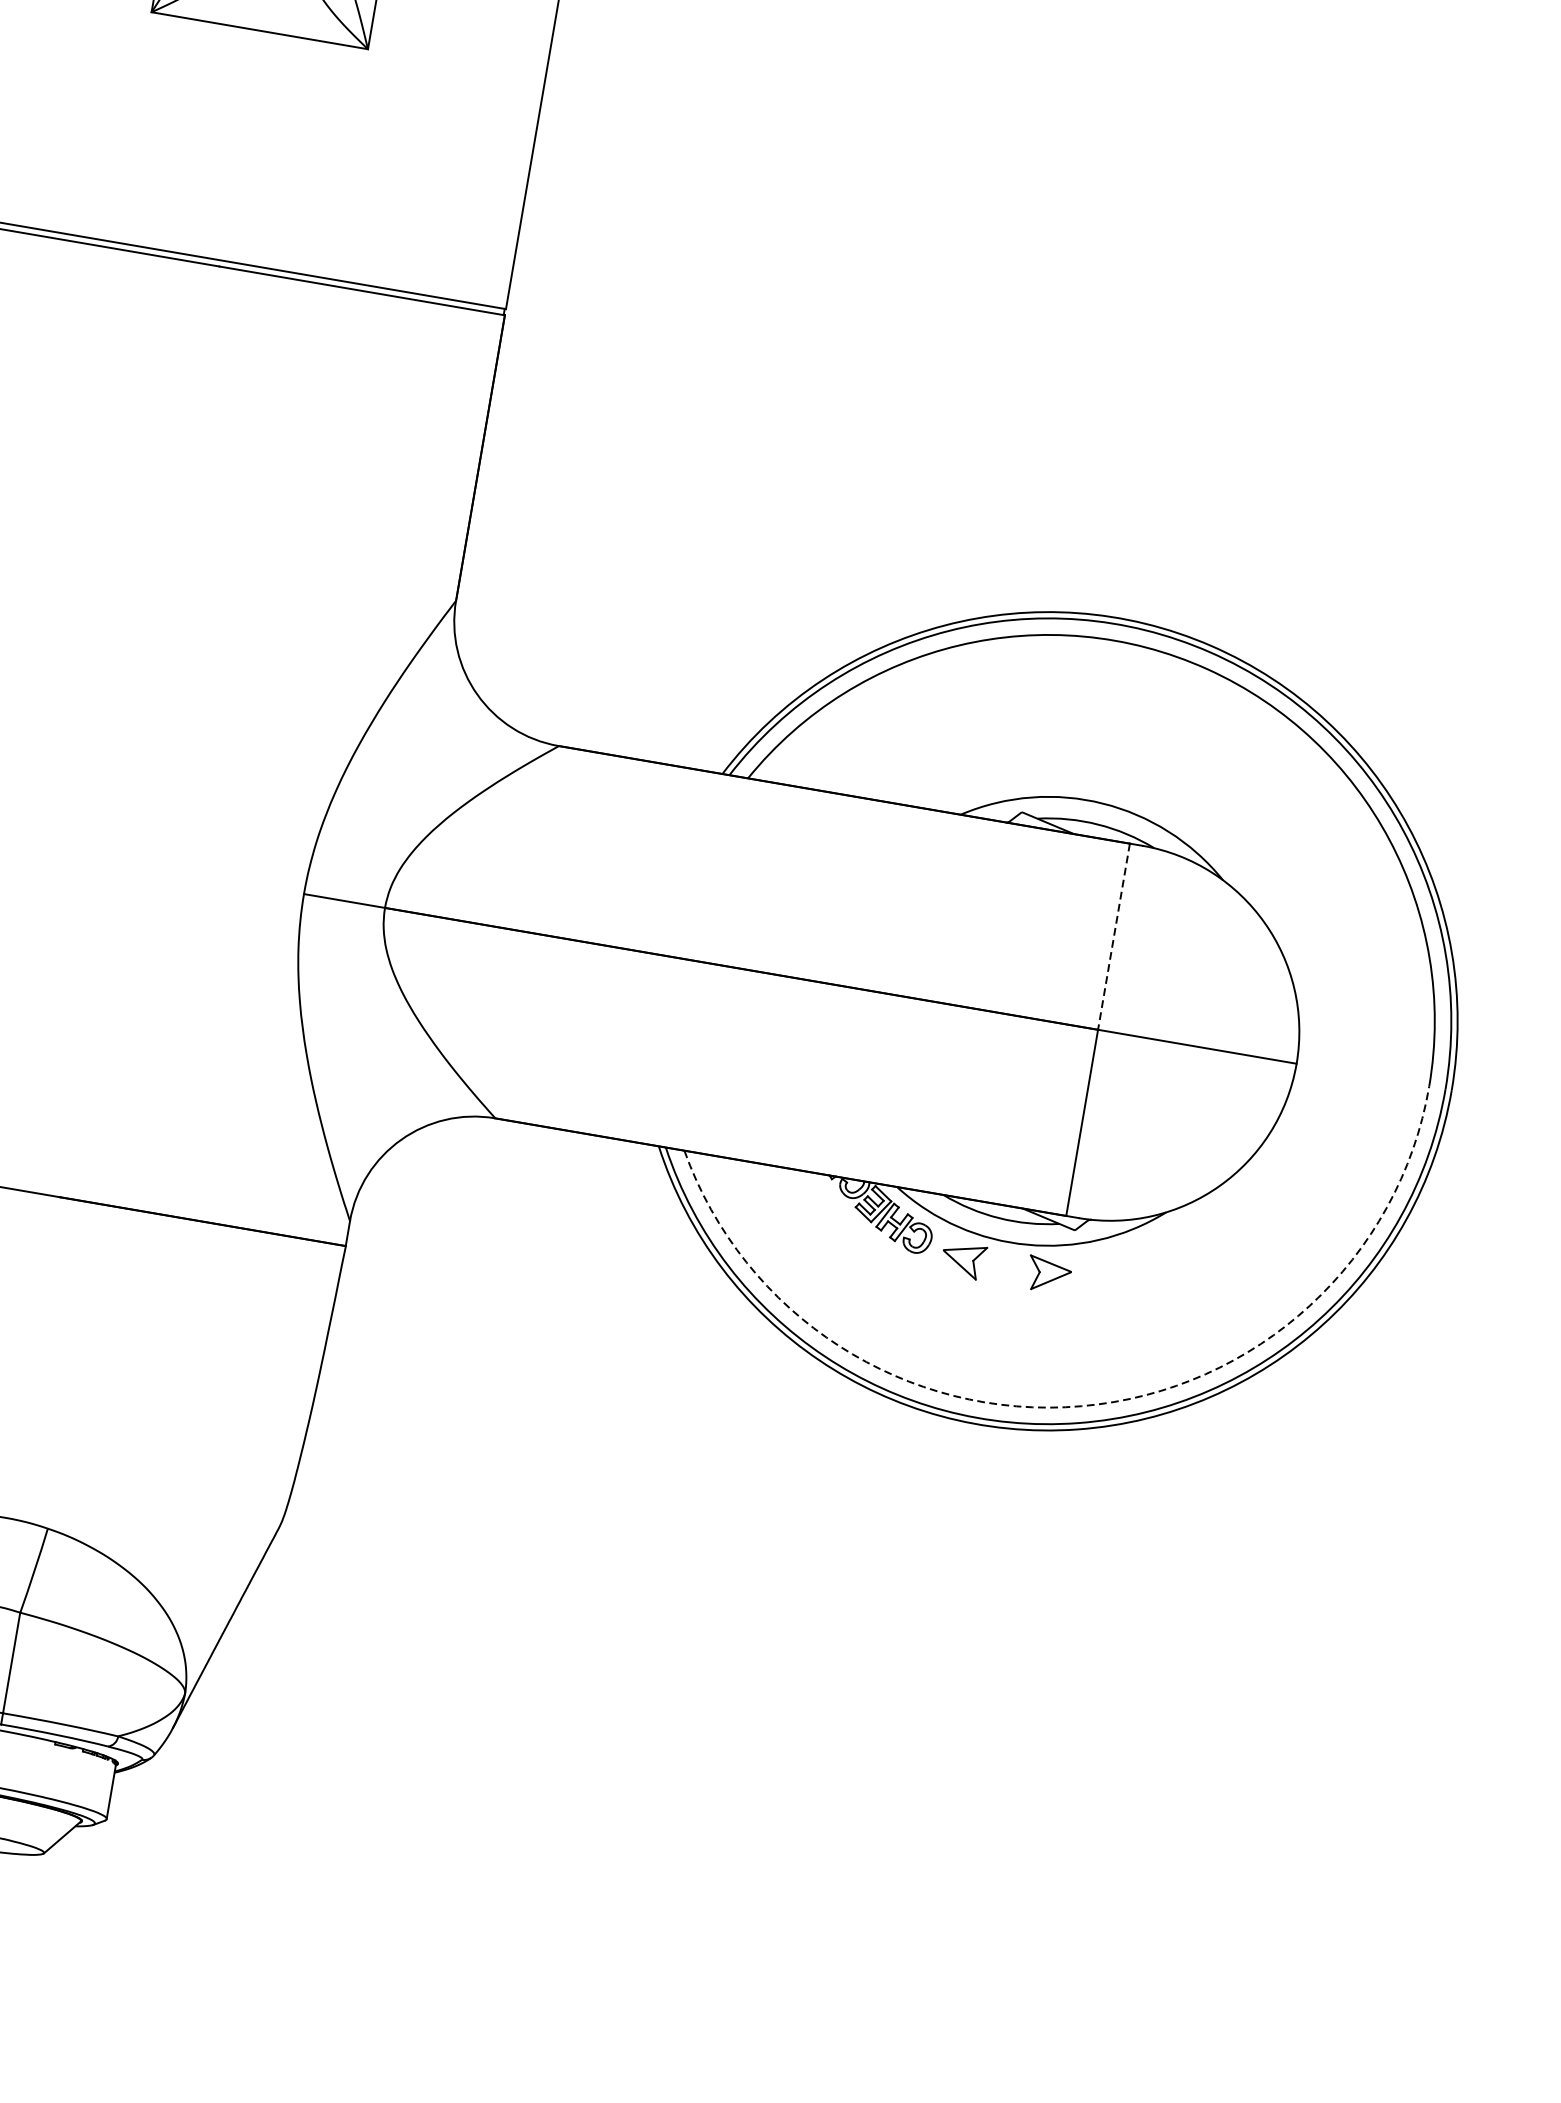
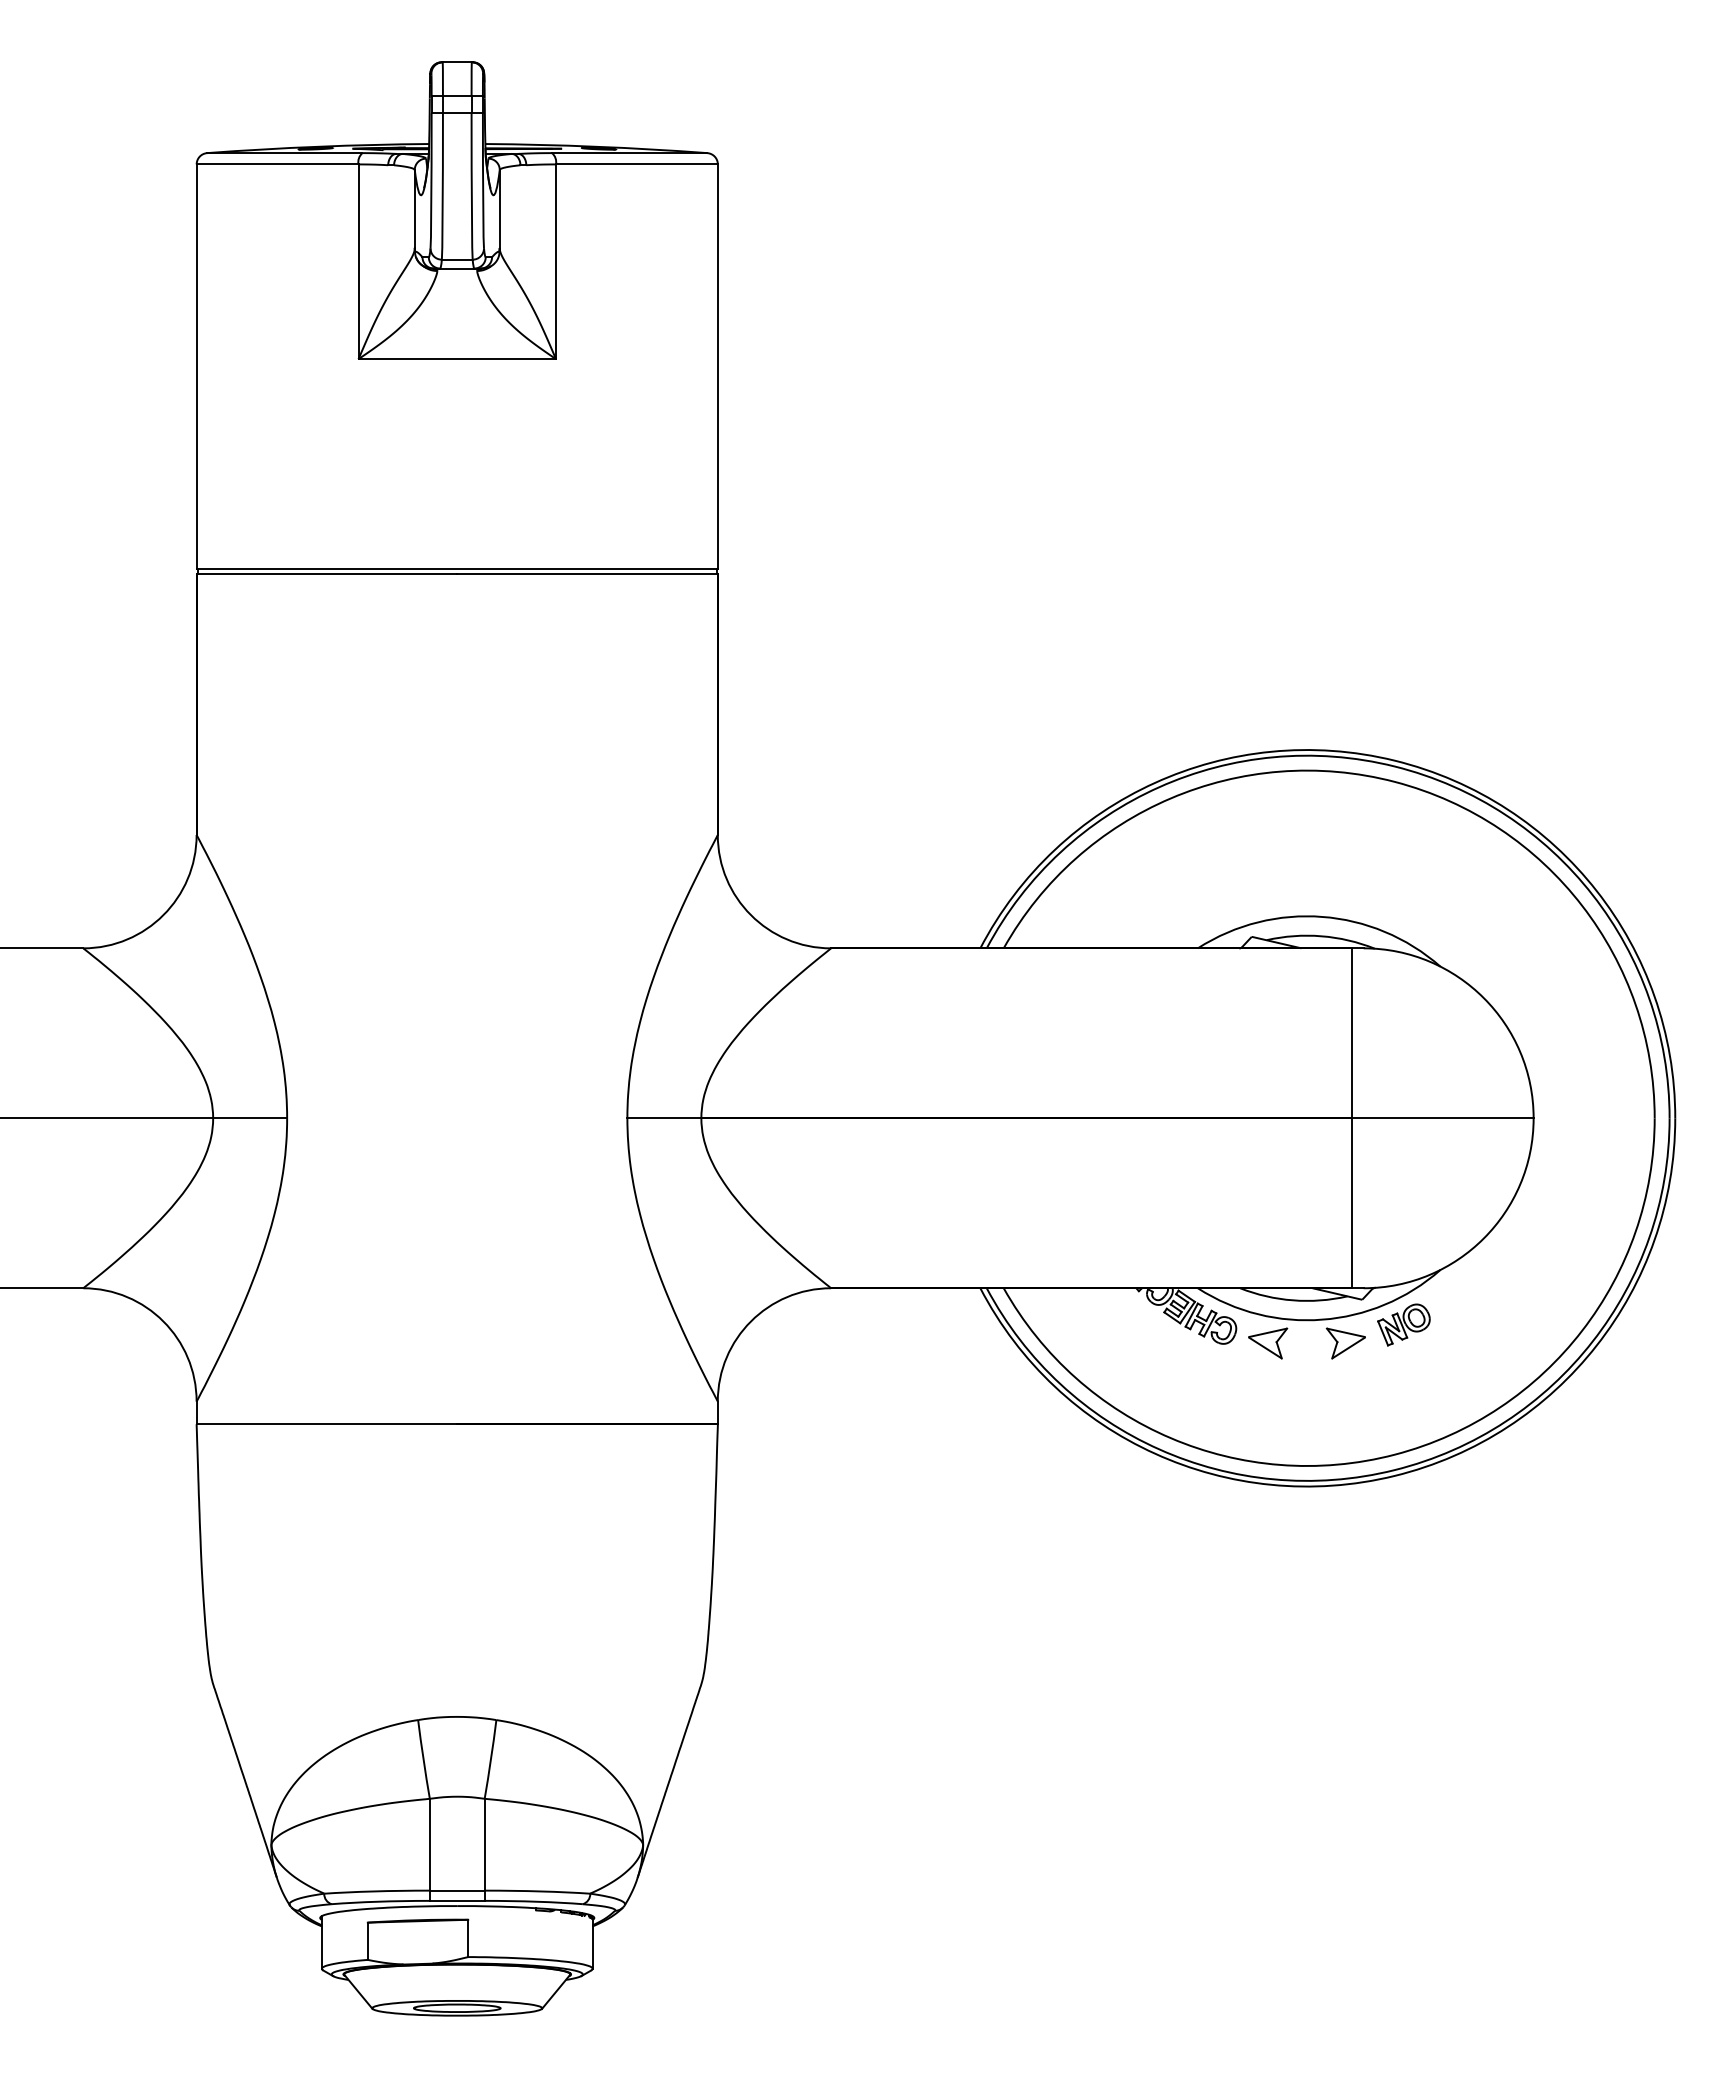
line: (1114, 936) -> (1352, 1033), dashed -> solid
part: (1115, 1265) -> (1403, 1324), added
arc: (1081, 1405) -> (1394, 1454), dashed -> solid

